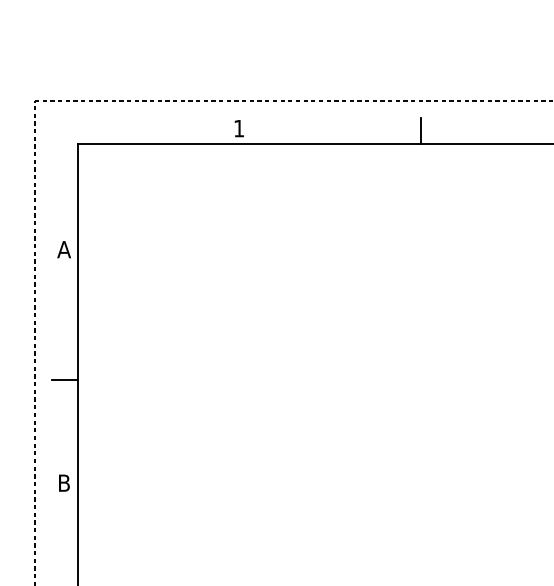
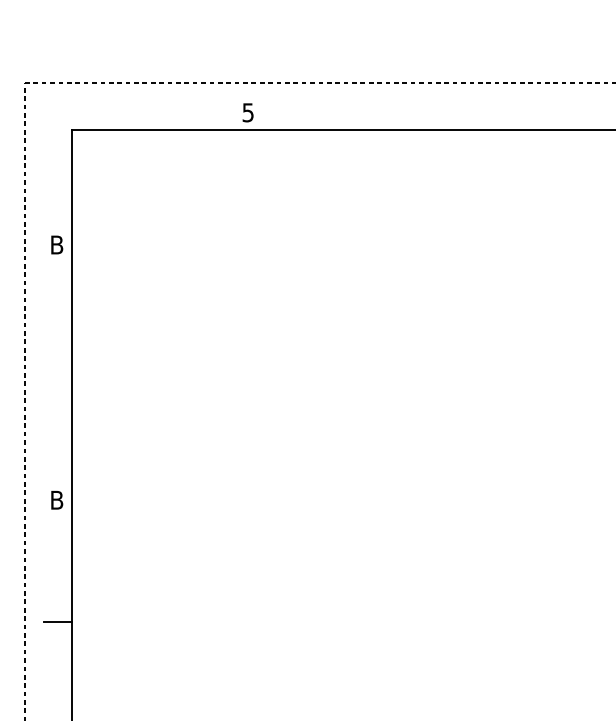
text: (238, 128) -> (247, 112), 1 -> 5
line: (421, 131) -> (447, 115), removed
text: (63, 249) -> (56, 244), A -> B
line: (64, 380) -> (57, 387), removed

